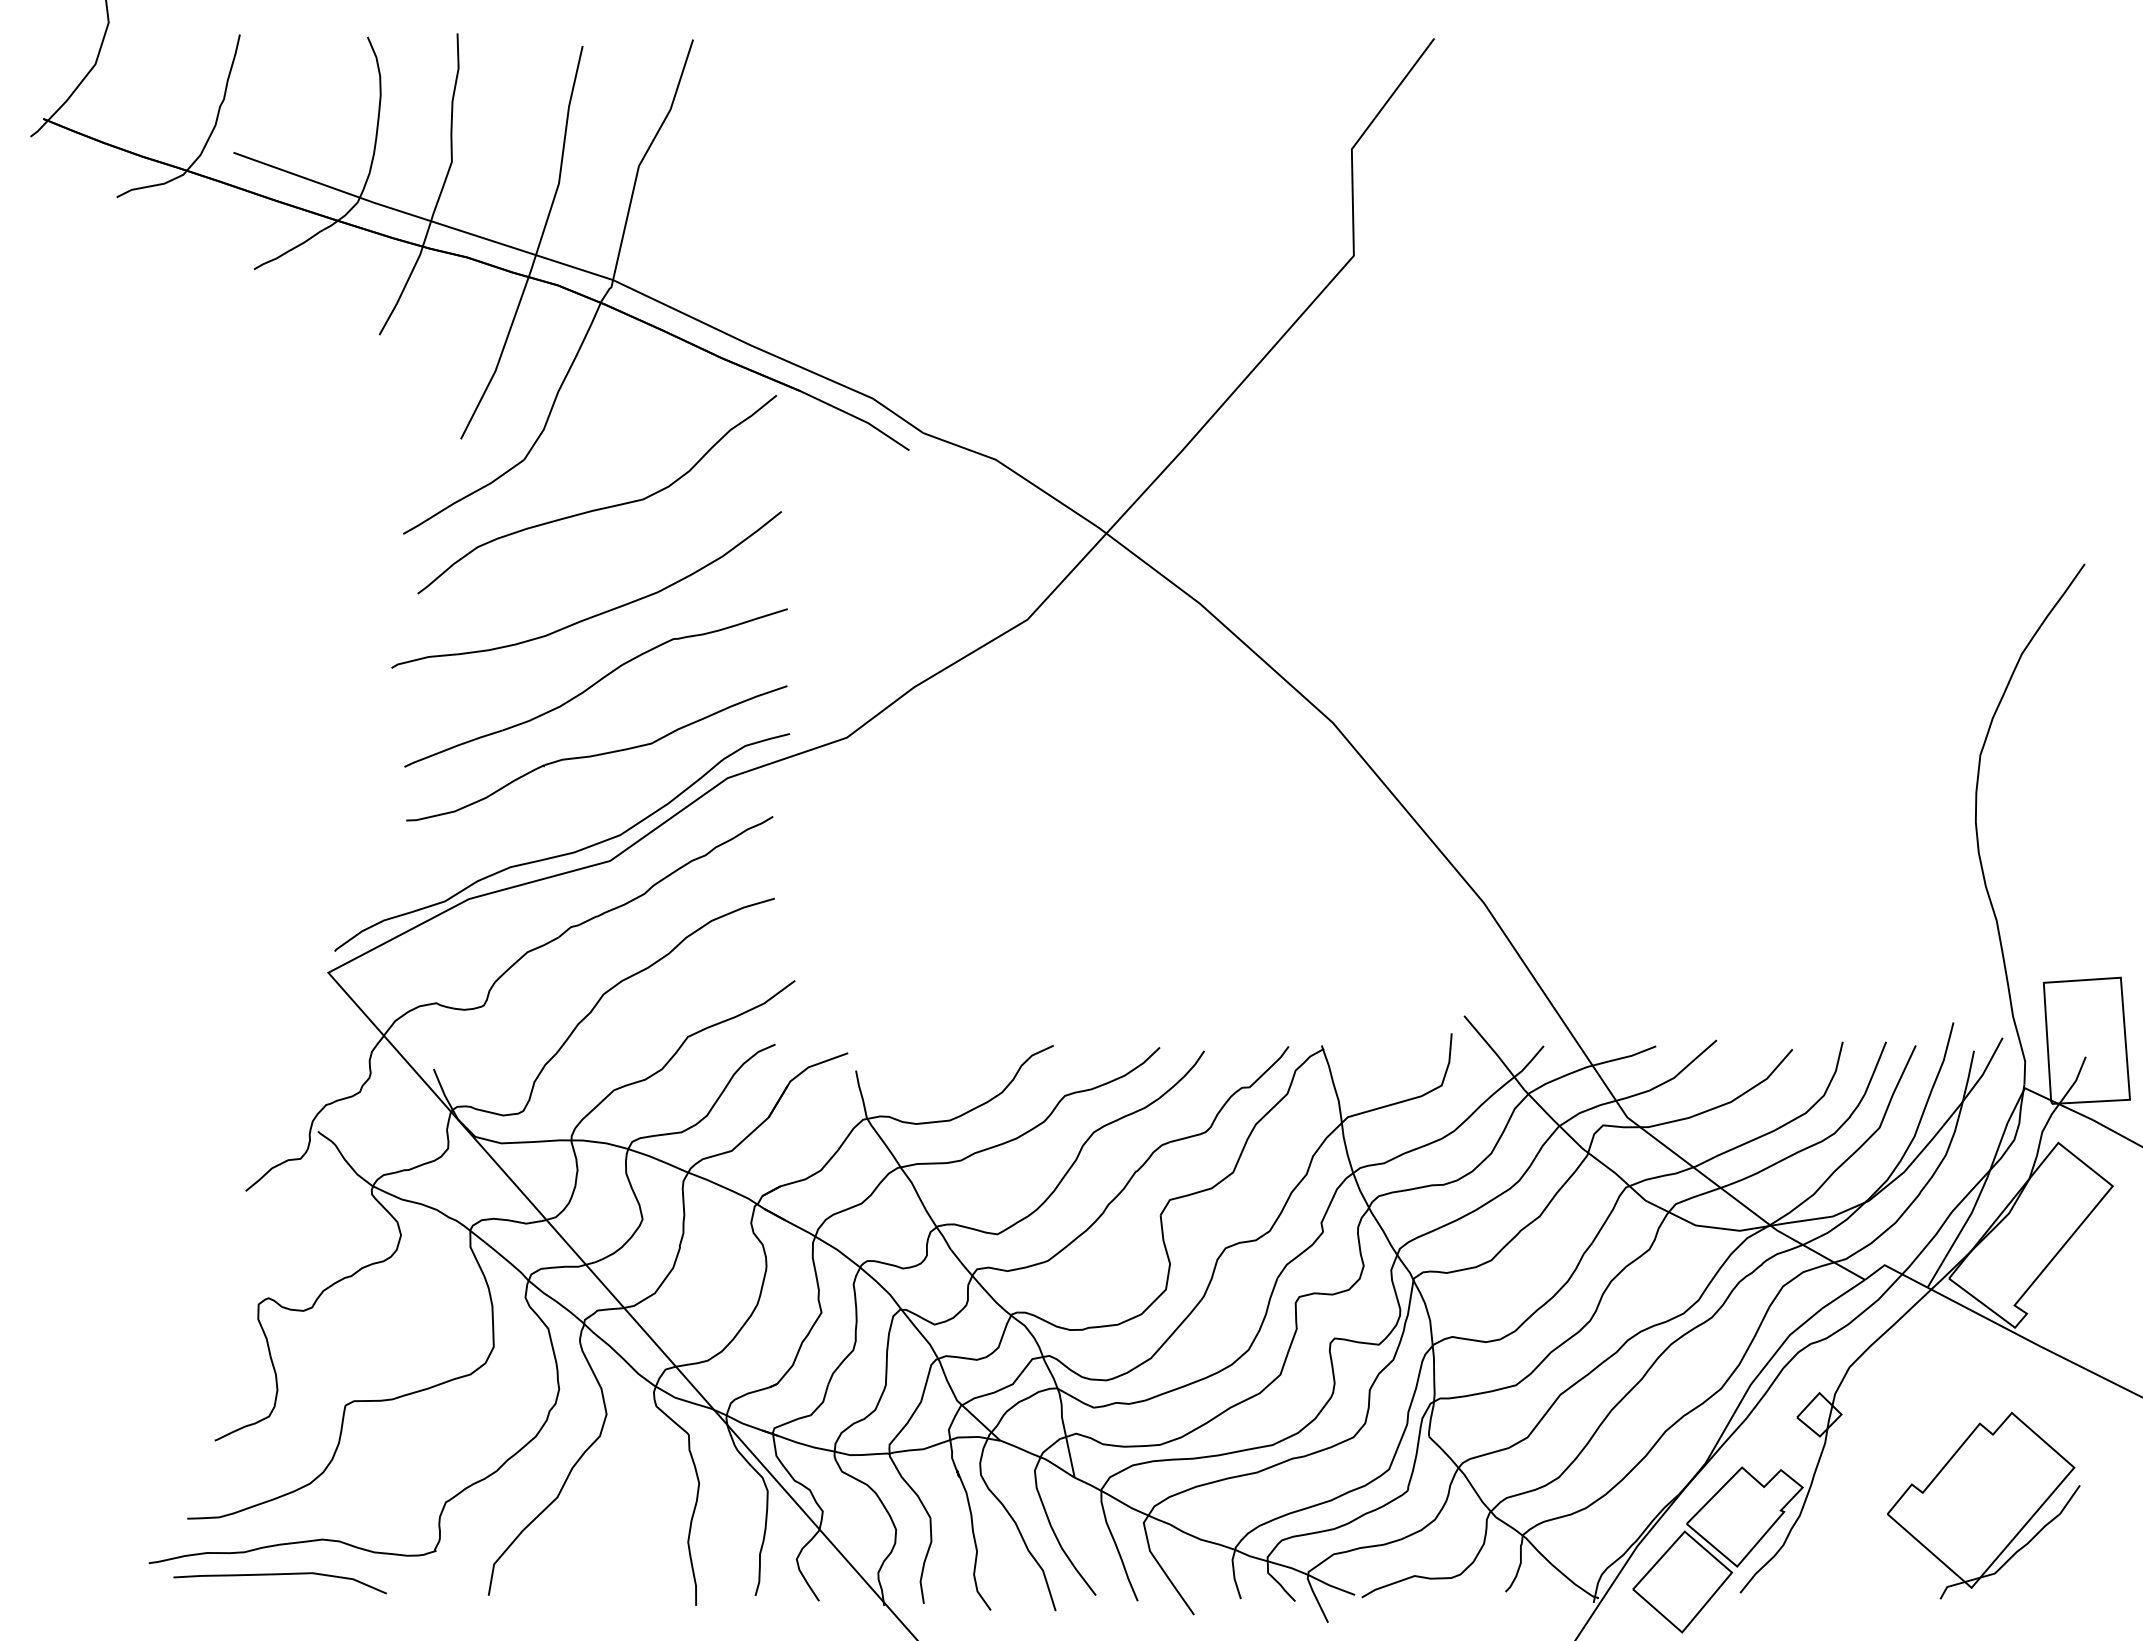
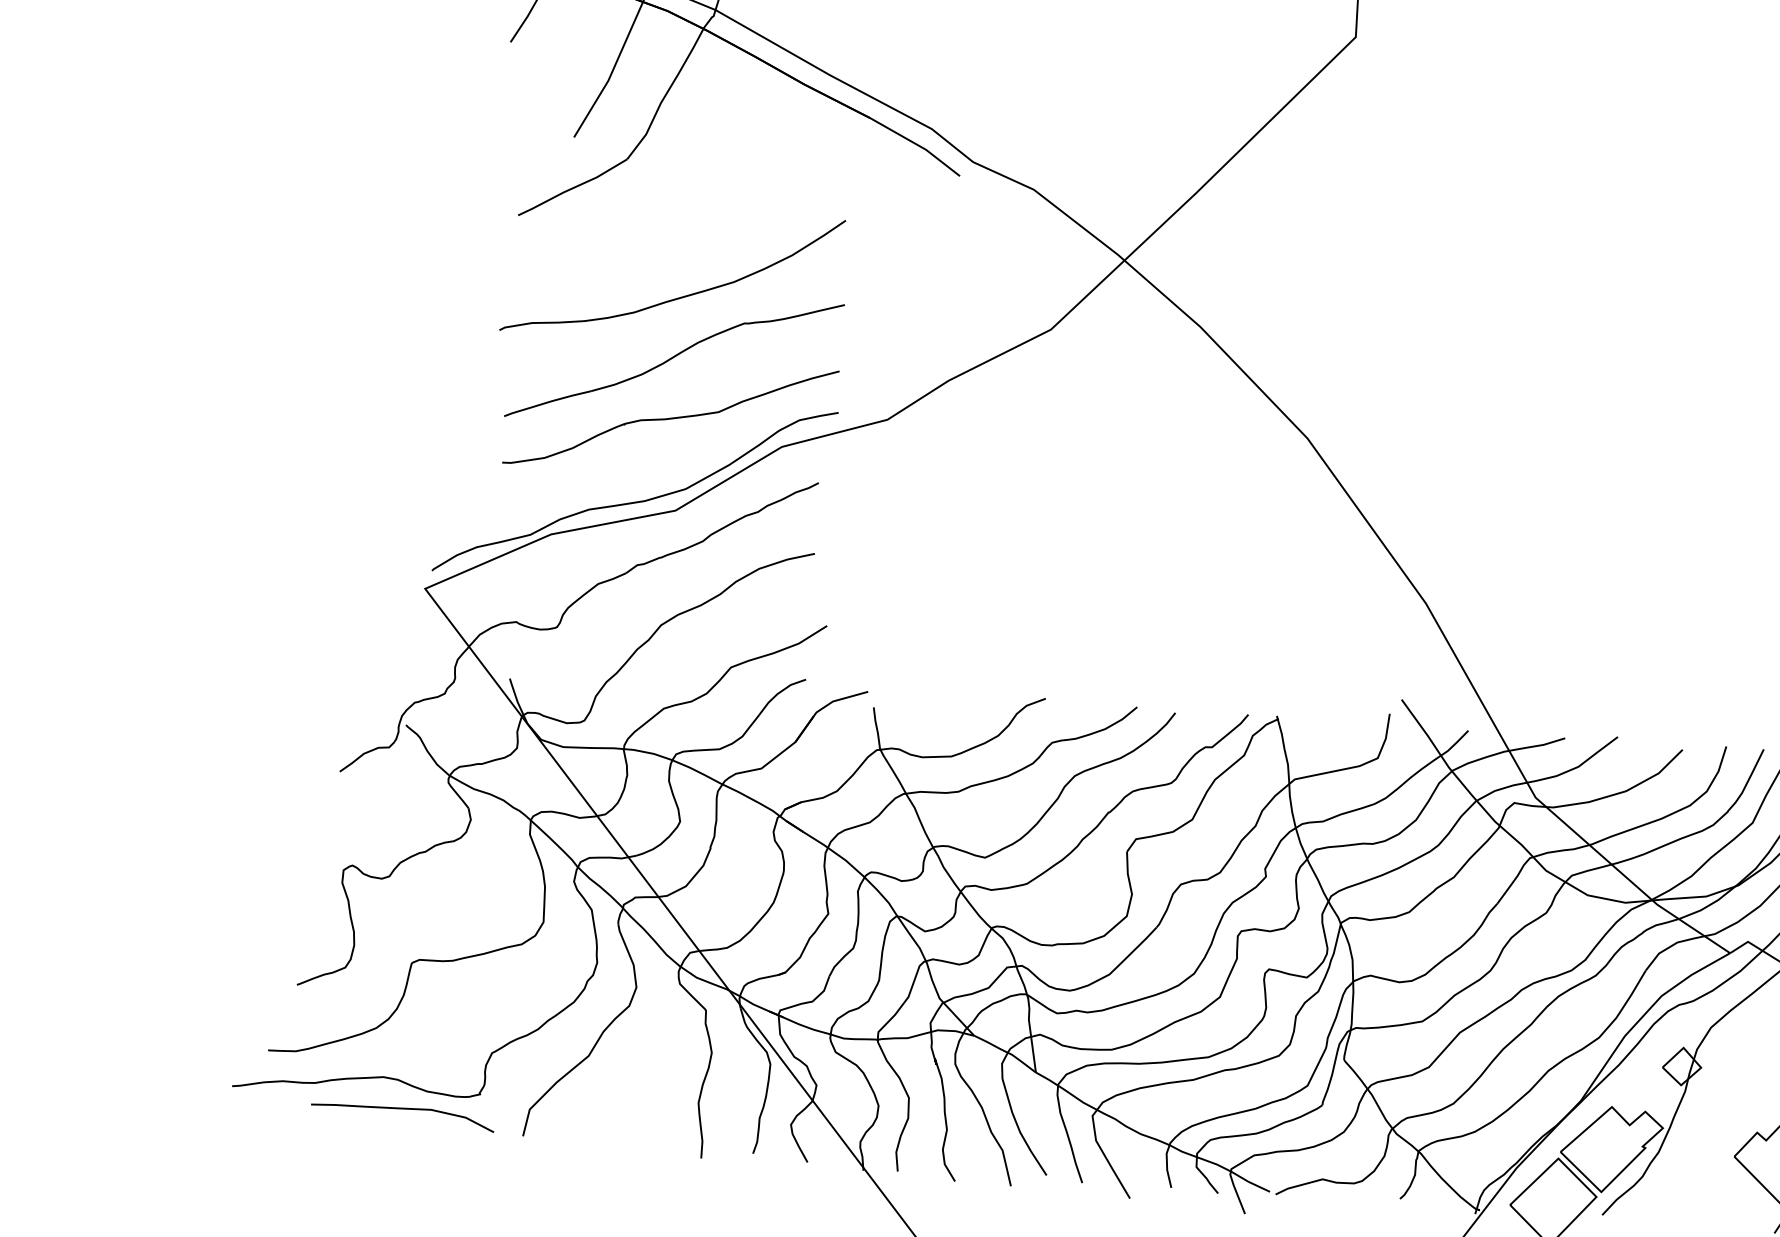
curve: (602, 507) -> (691, 205), removed
curve: (279, 1575) -> (402, 1109), moved

